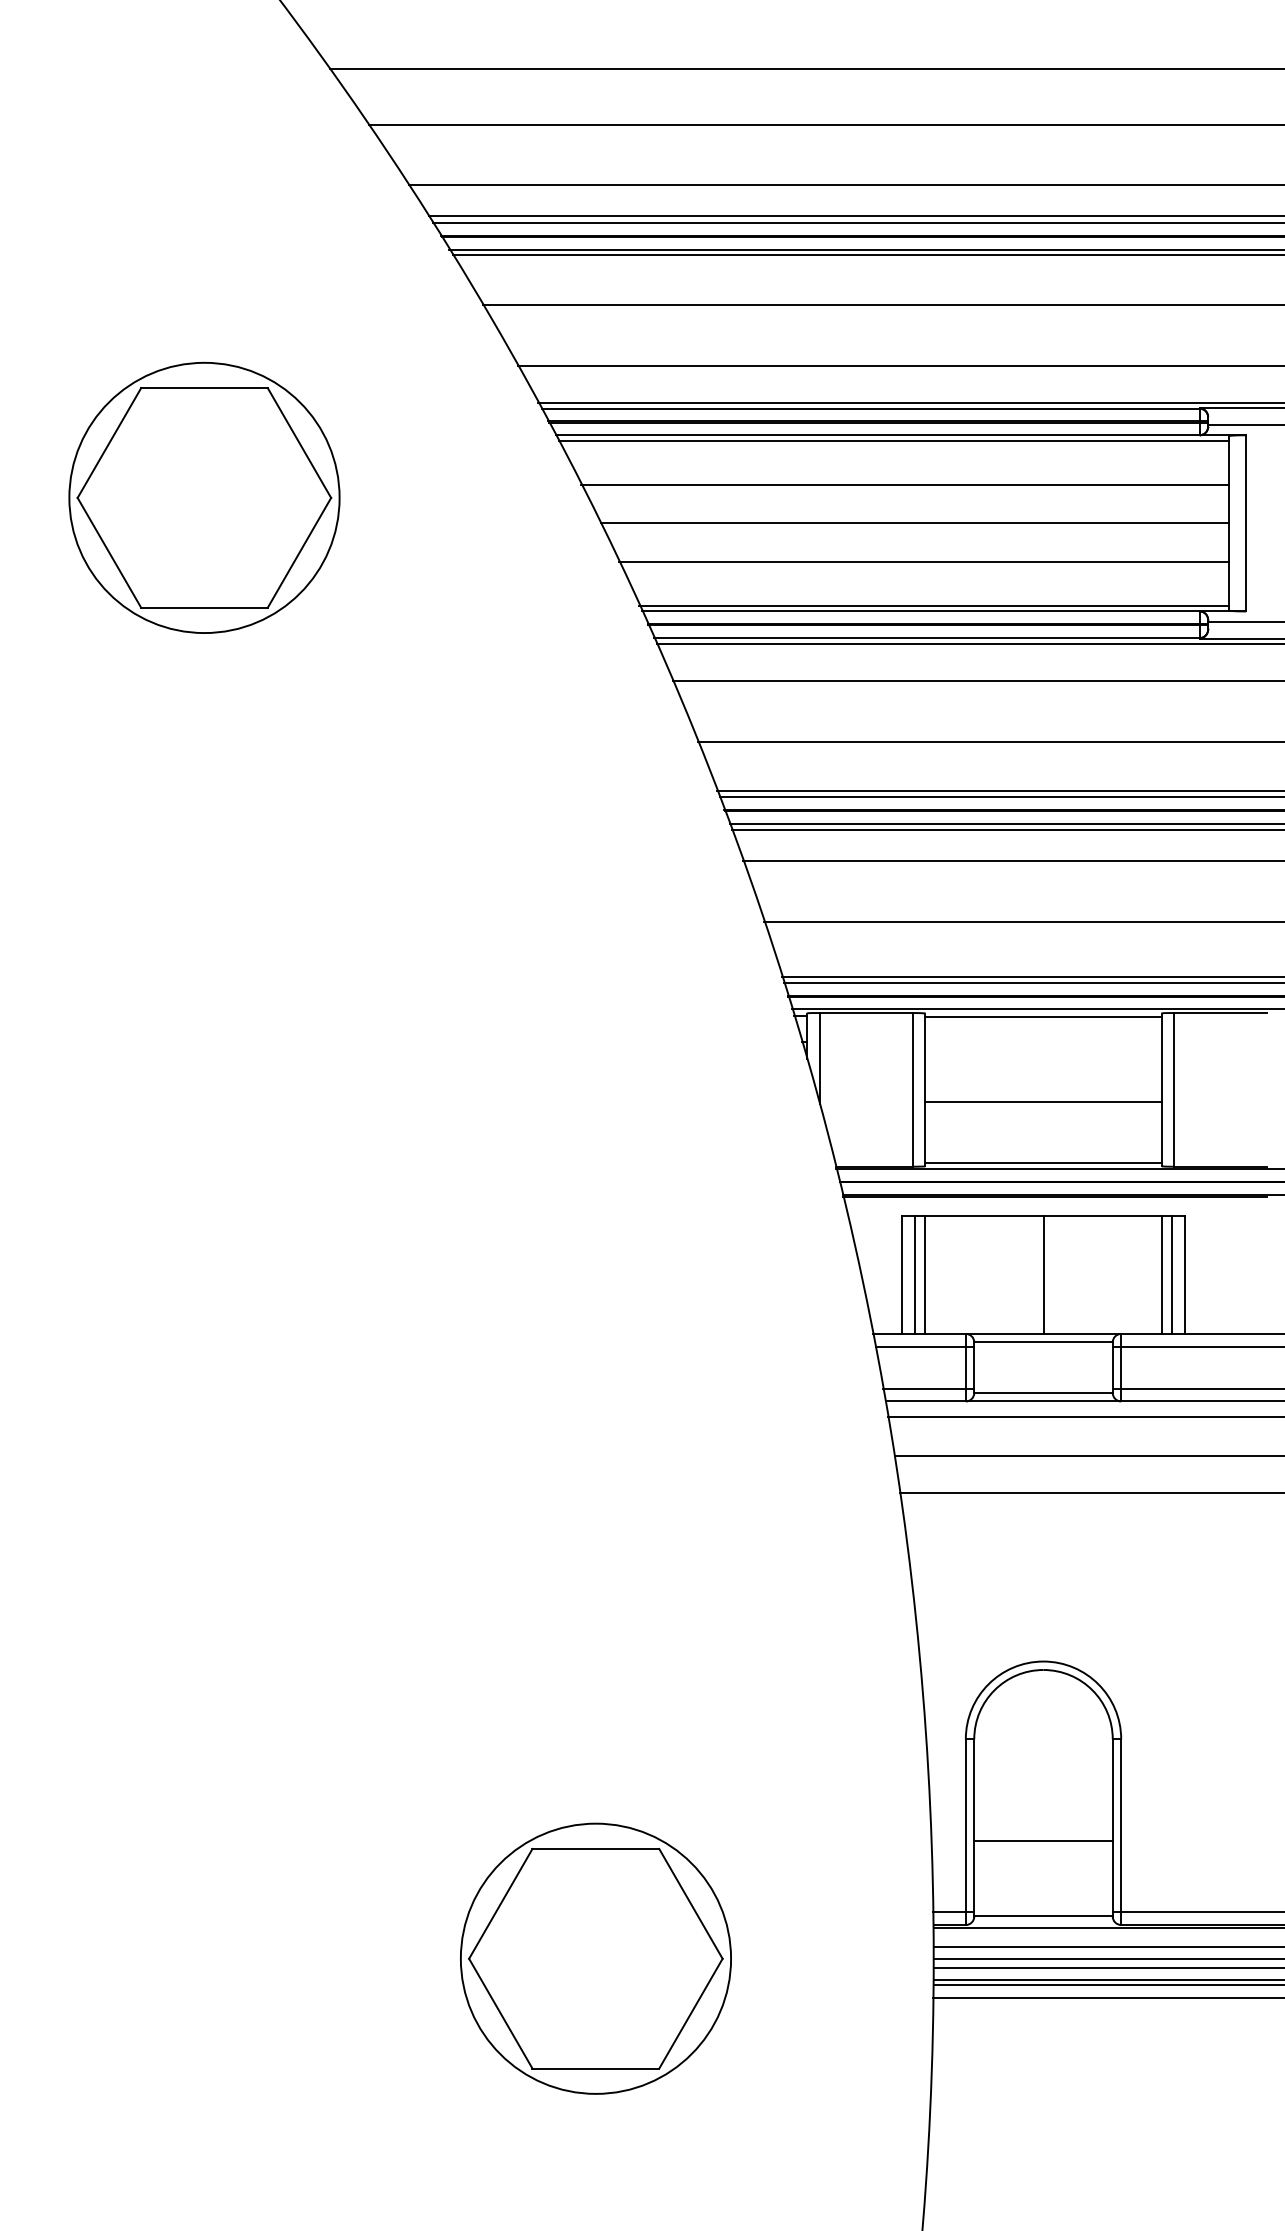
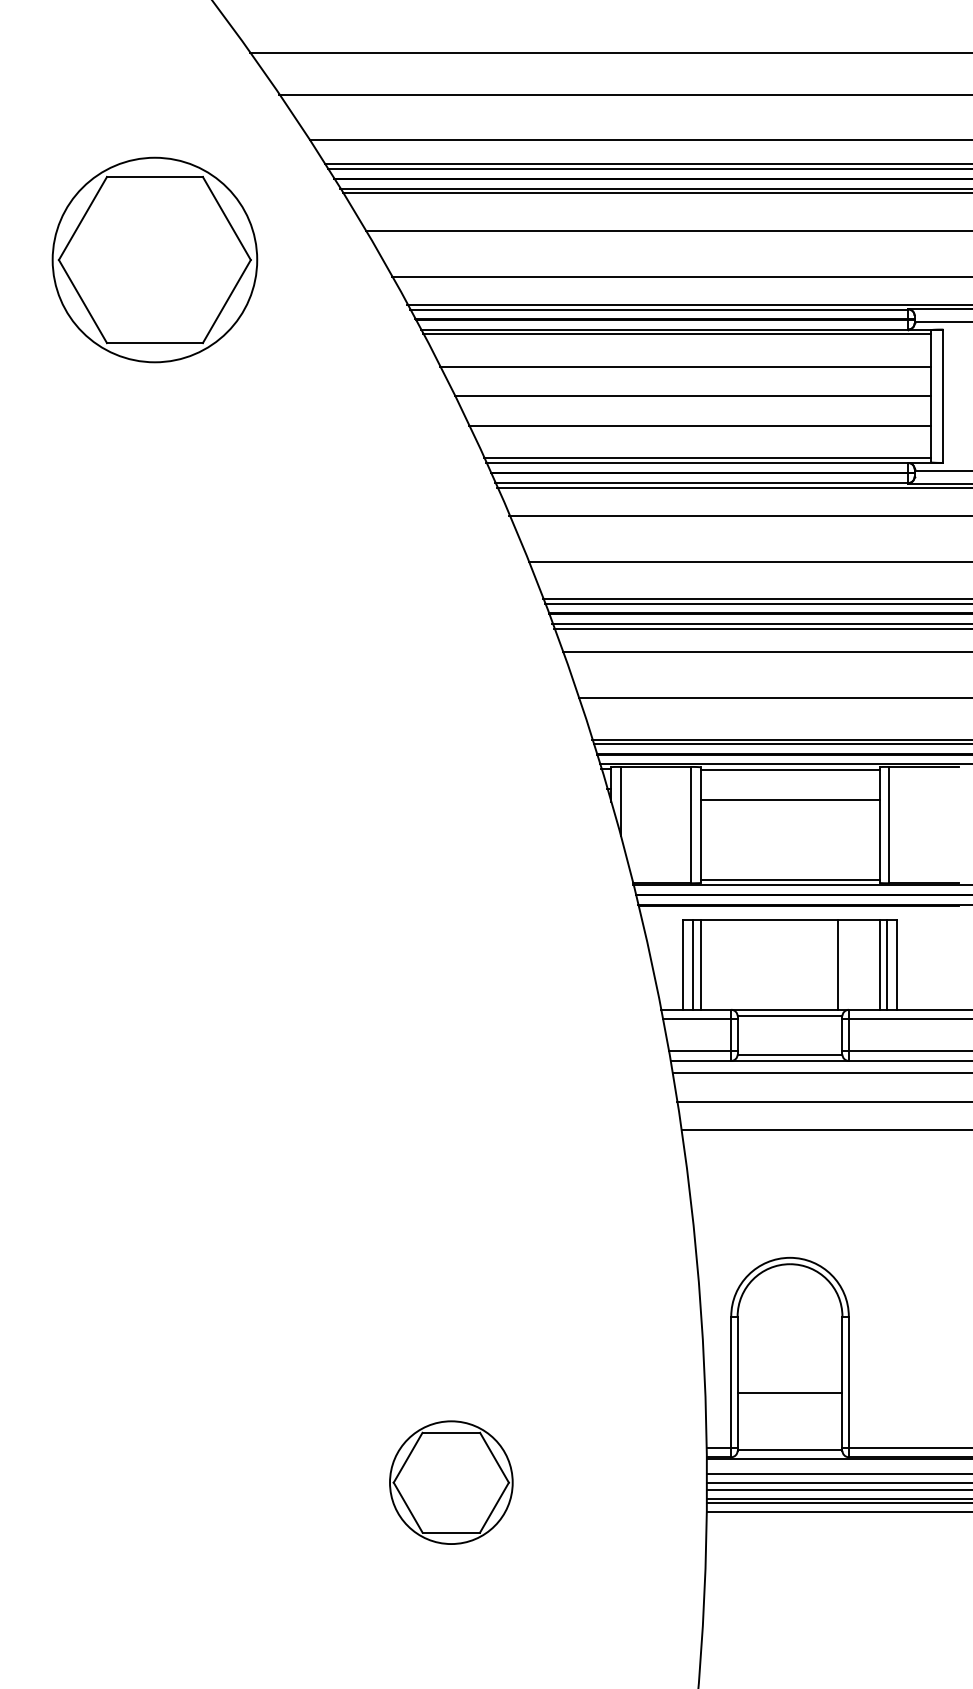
part: (203, 497) -> (154, 259), moved
line: (1042, 1102) -> (789, 800), moved
line: (1044, 1274) -> (838, 964), moved
part: (596, 1958) -> (451, 1482), size x0.6

